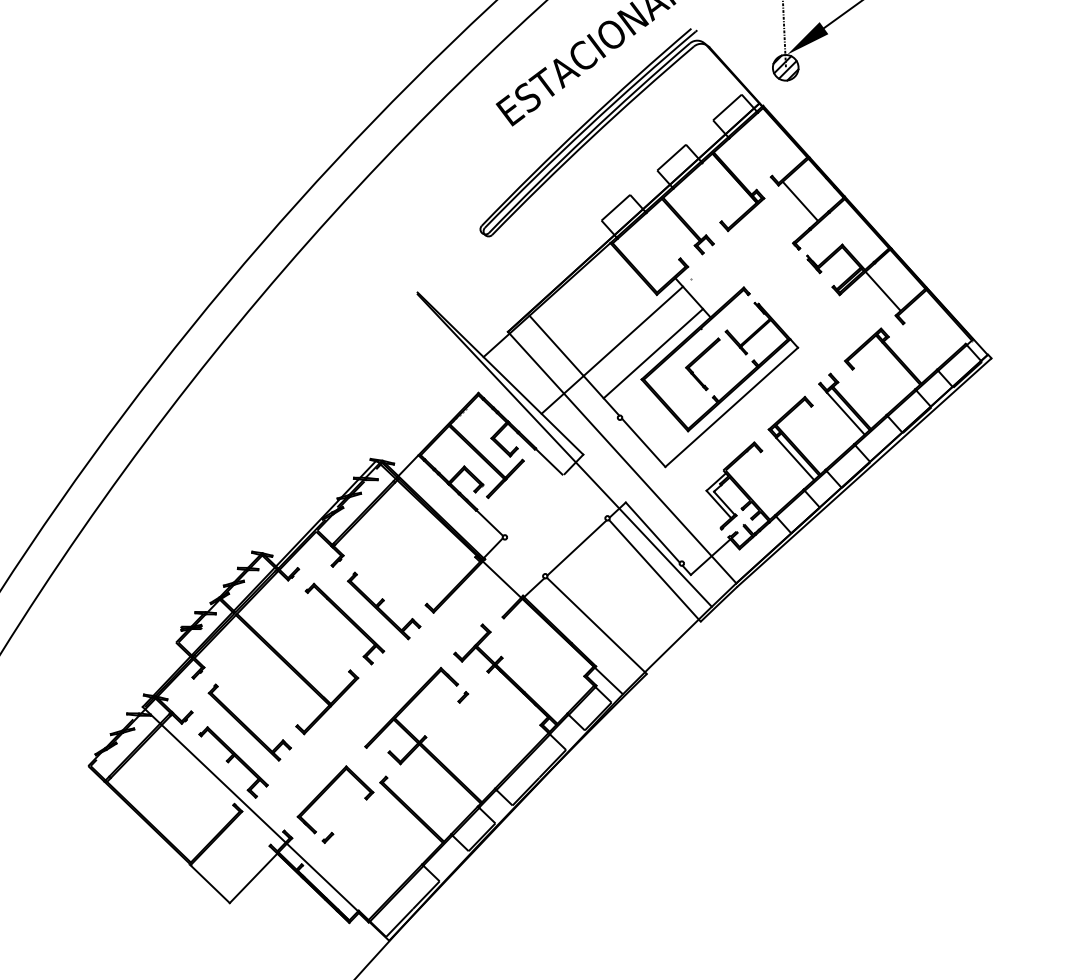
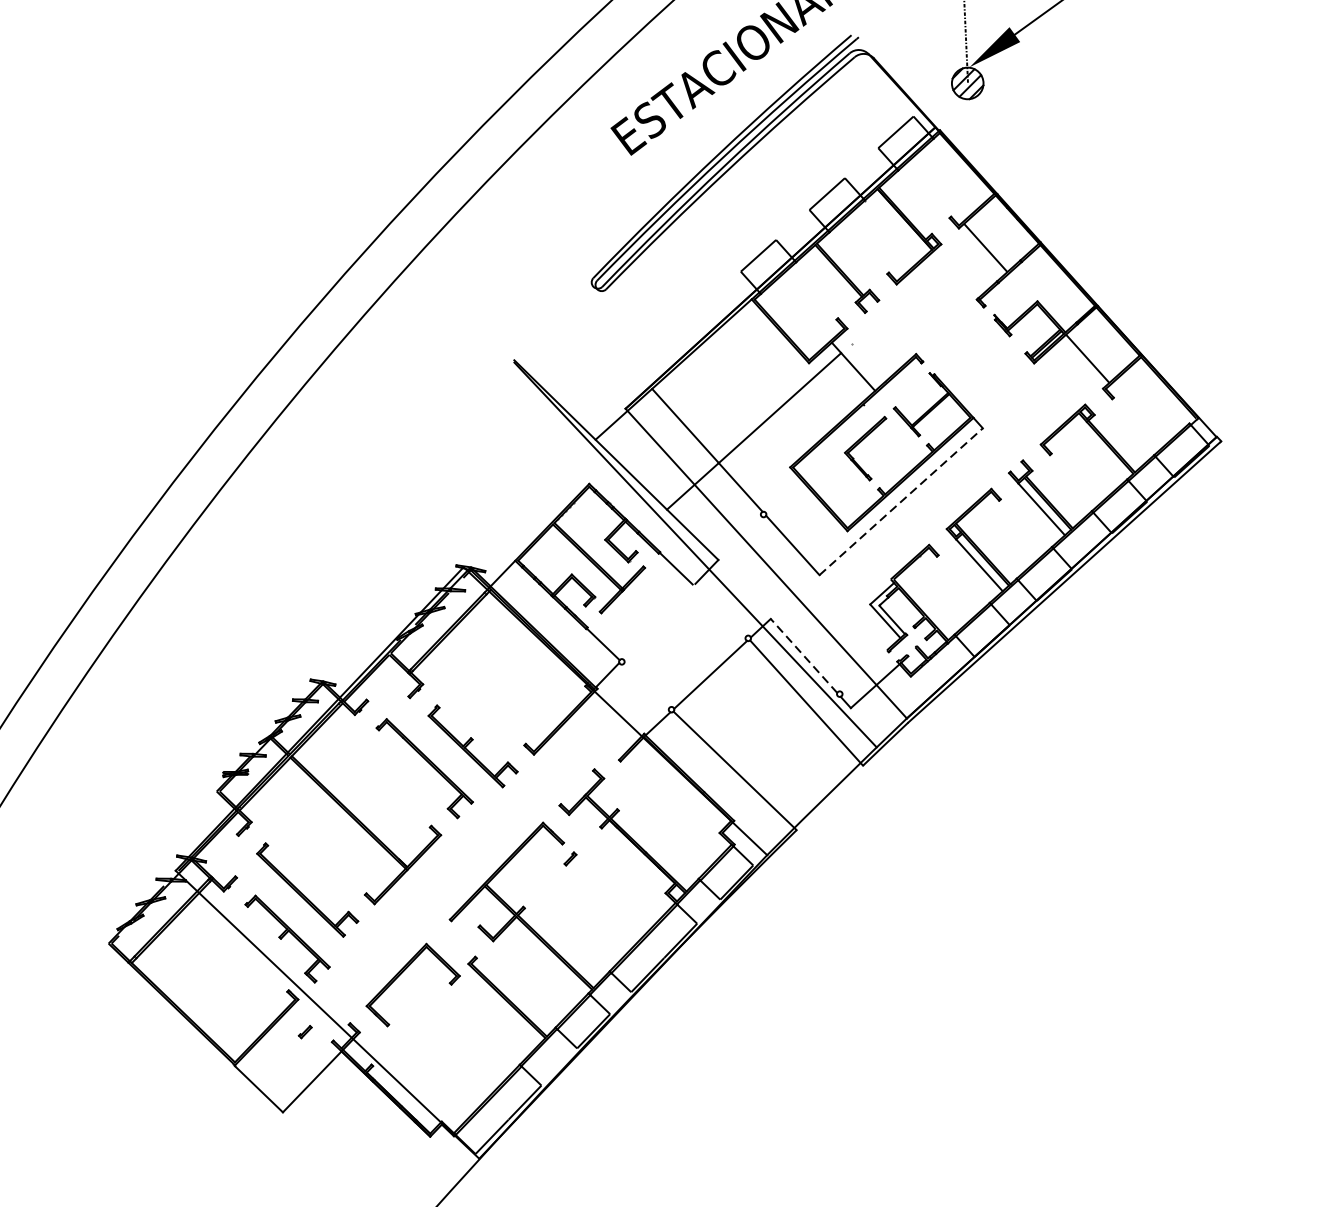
line: (653, 353) -> (804, 435), removed
line: (732, 407) -> (902, 501), solid -> dashed
line: (652, 532) -> (803, 655), solid -> dashed
part: (327, 837) -> (304, 1031), moved

